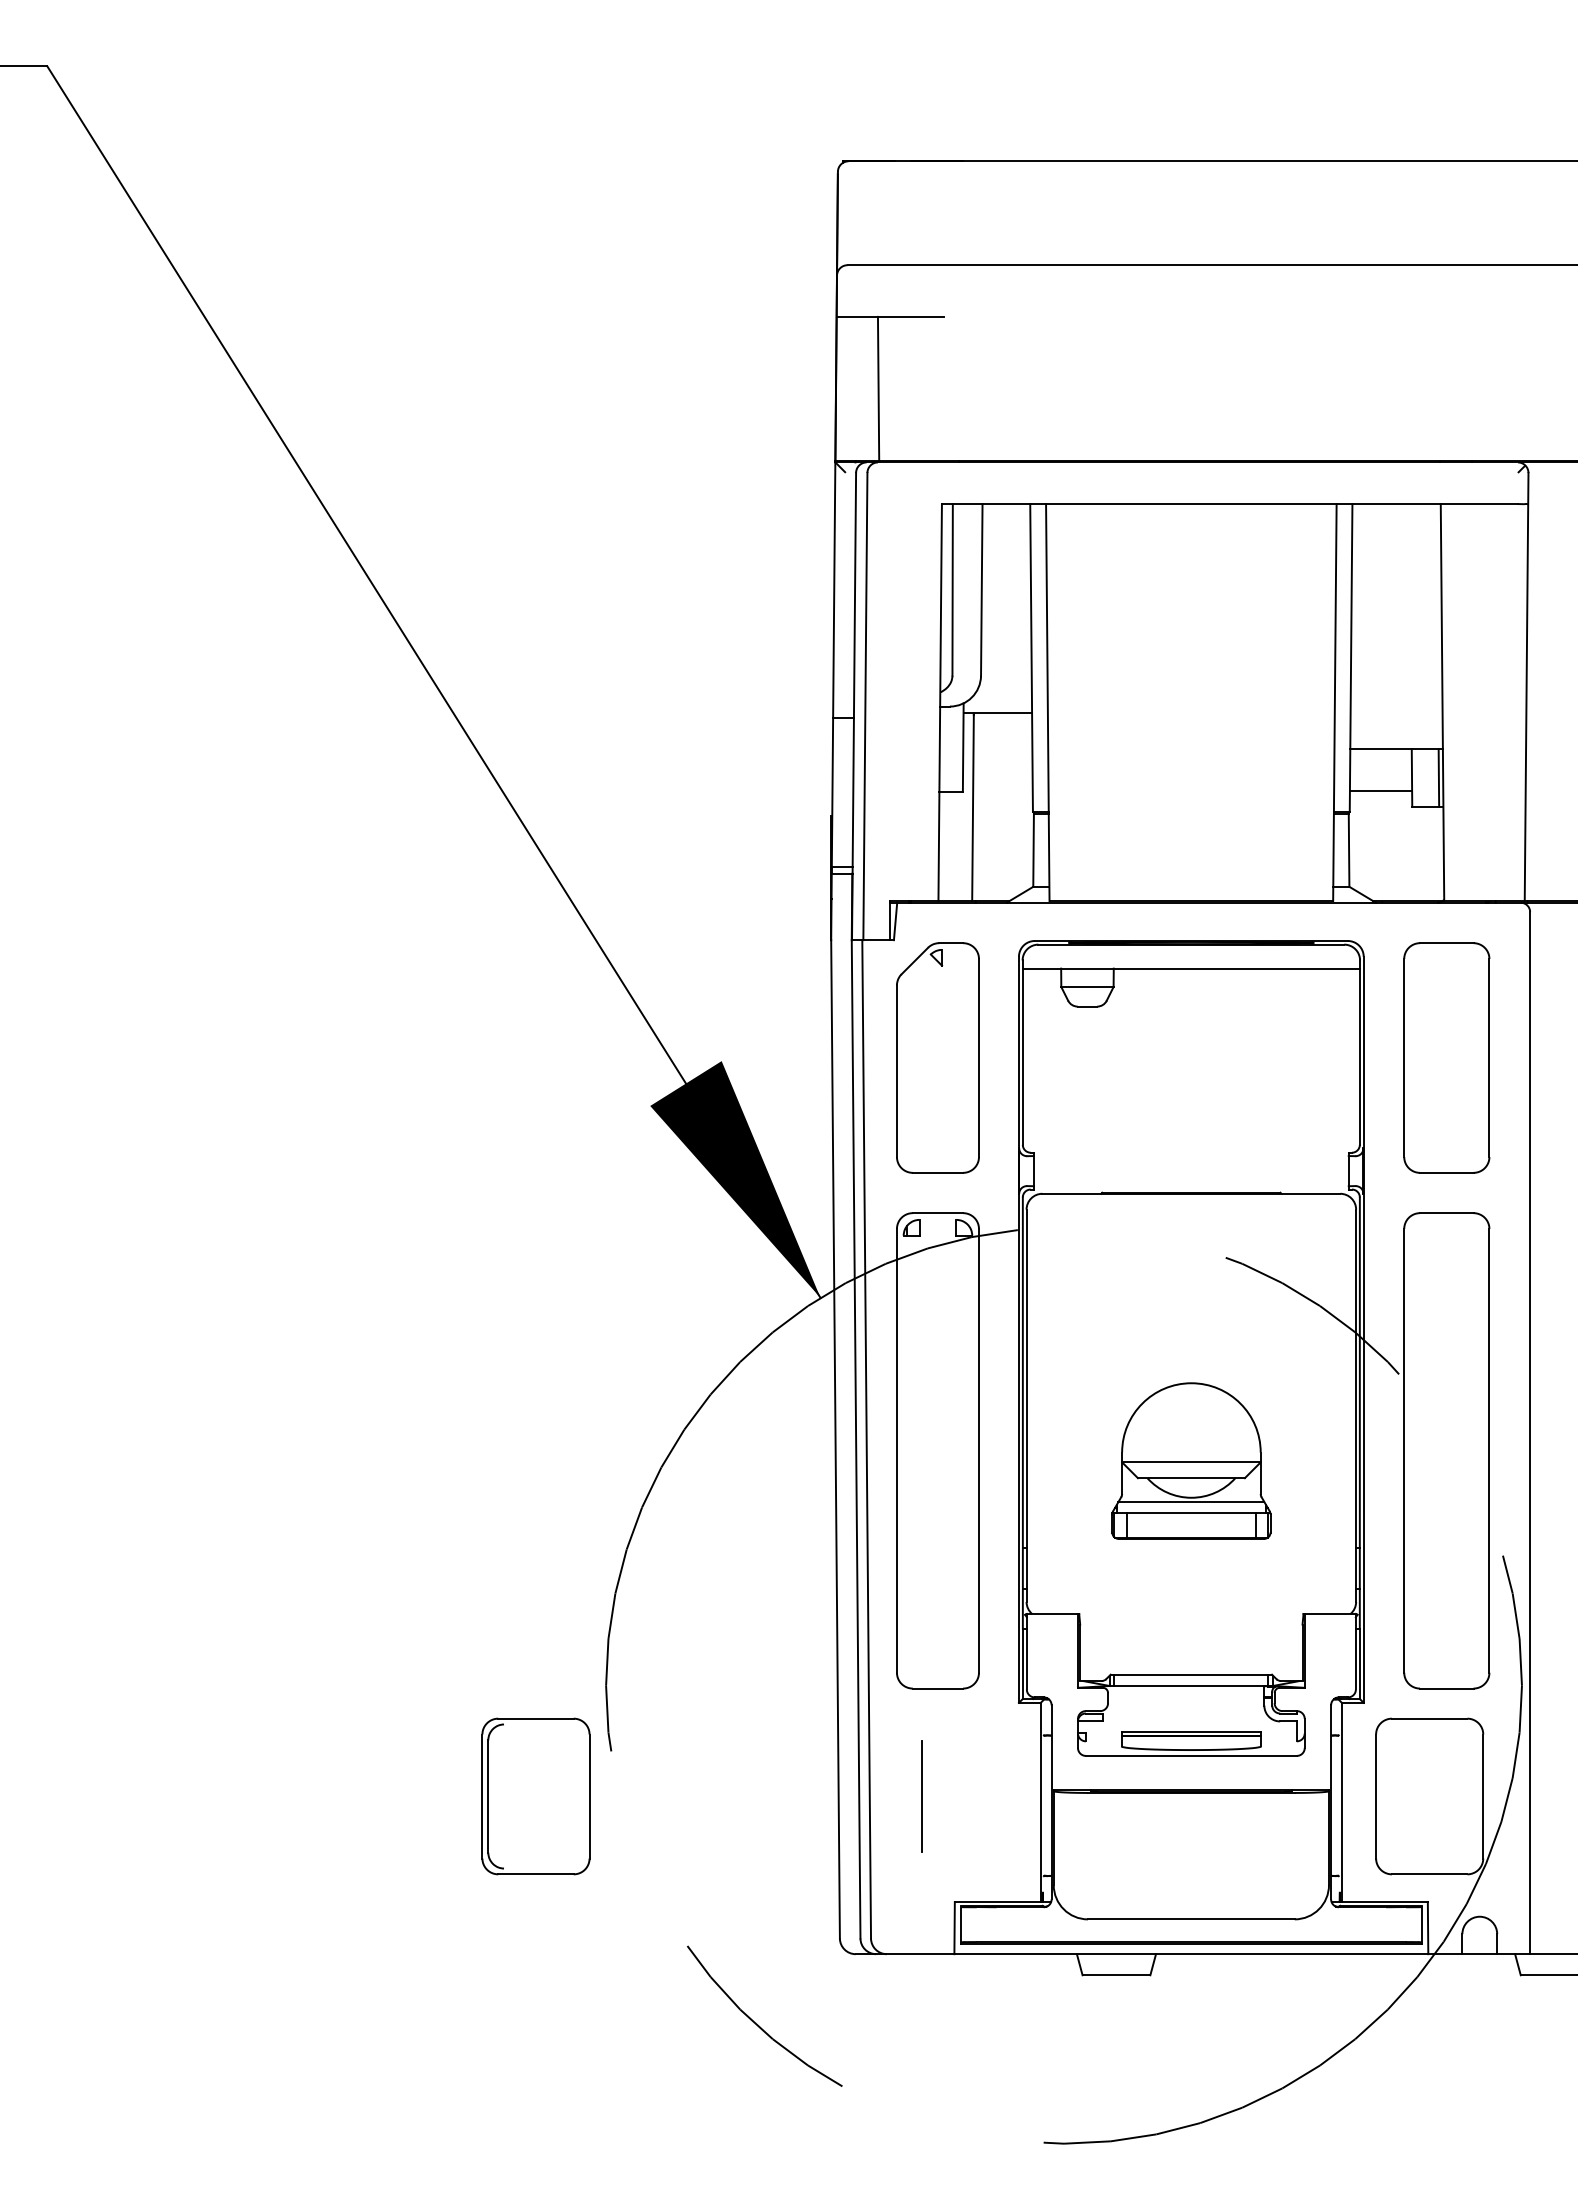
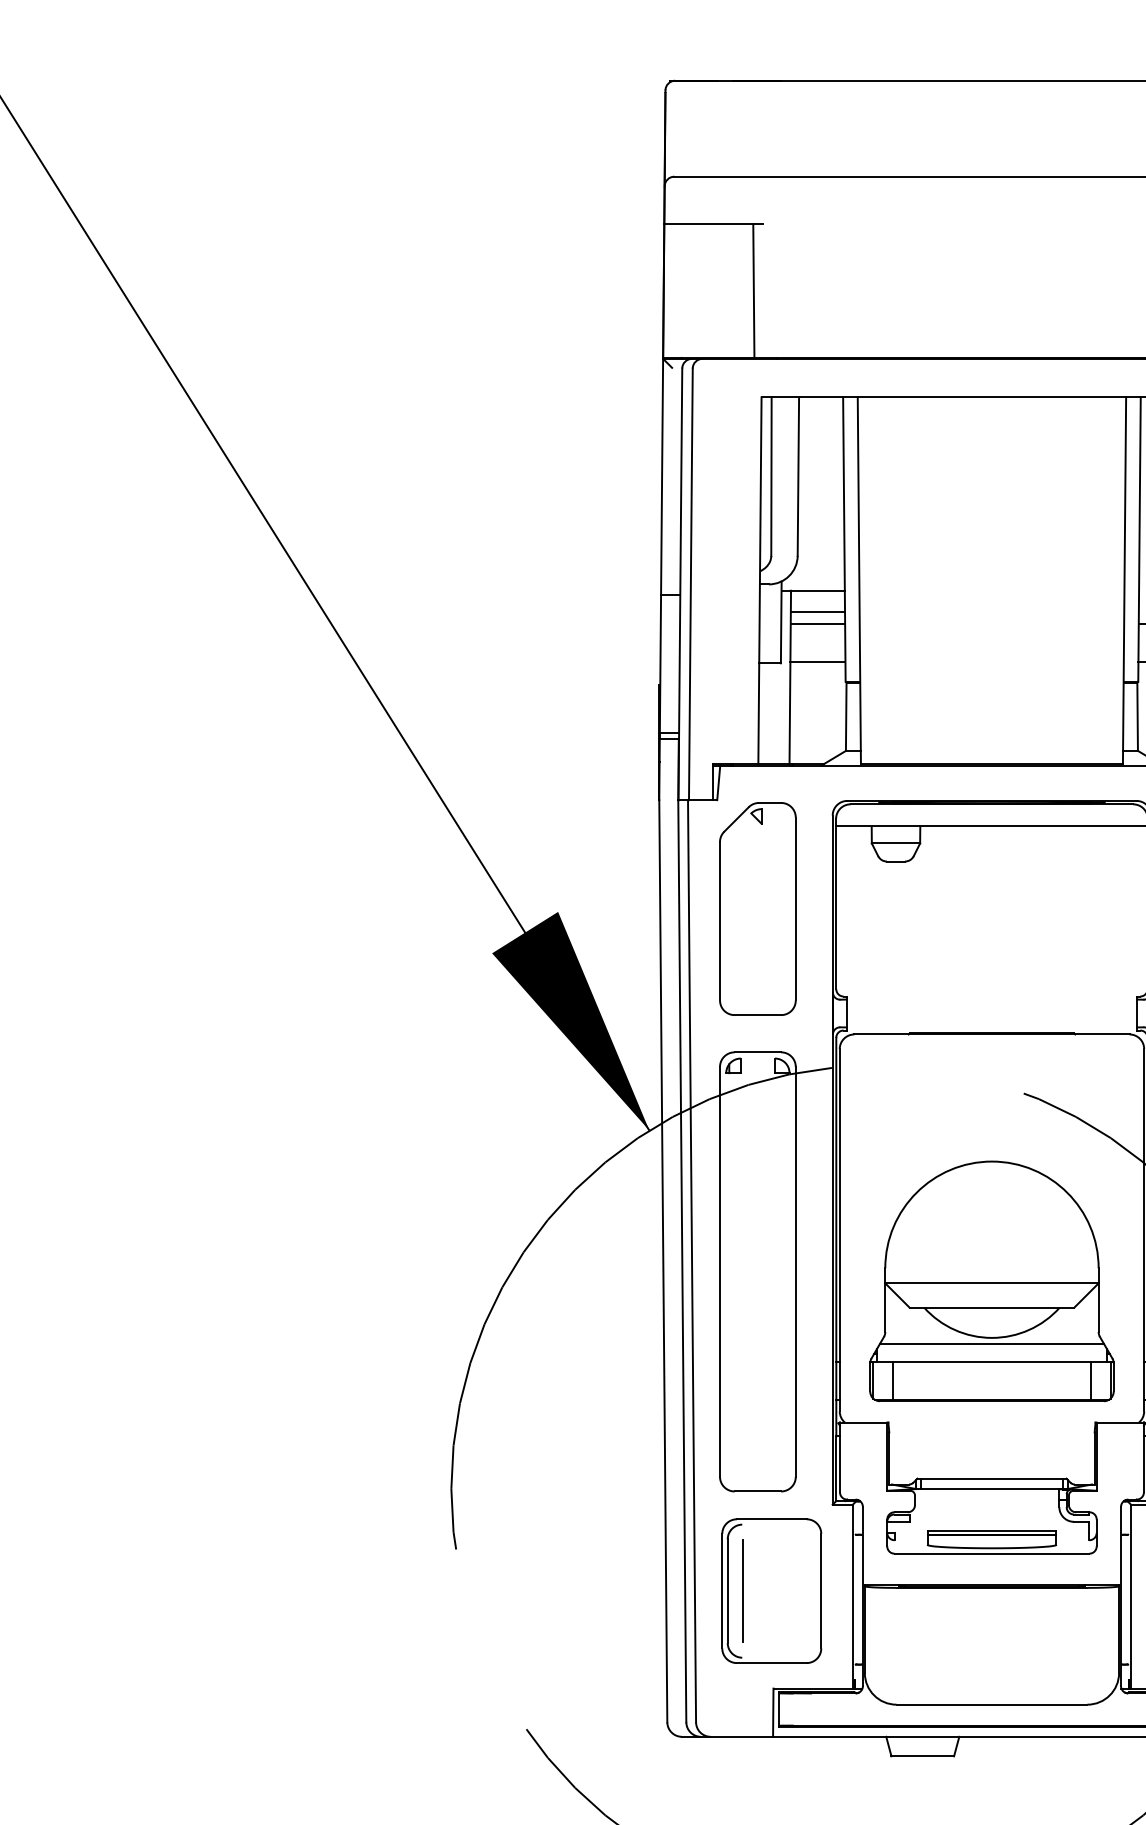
line: (878, 388) -> (753, 290), moved
line: (1002, 736) -> (817, 612), added
line: (1002, 749) -> (817, 624), added
line: (1002, 790) -> (817, 661), added
part: (1191, 1460) -> (992, 1280), size x1.67
part: (535, 1796) -> (771, 1591), moved

